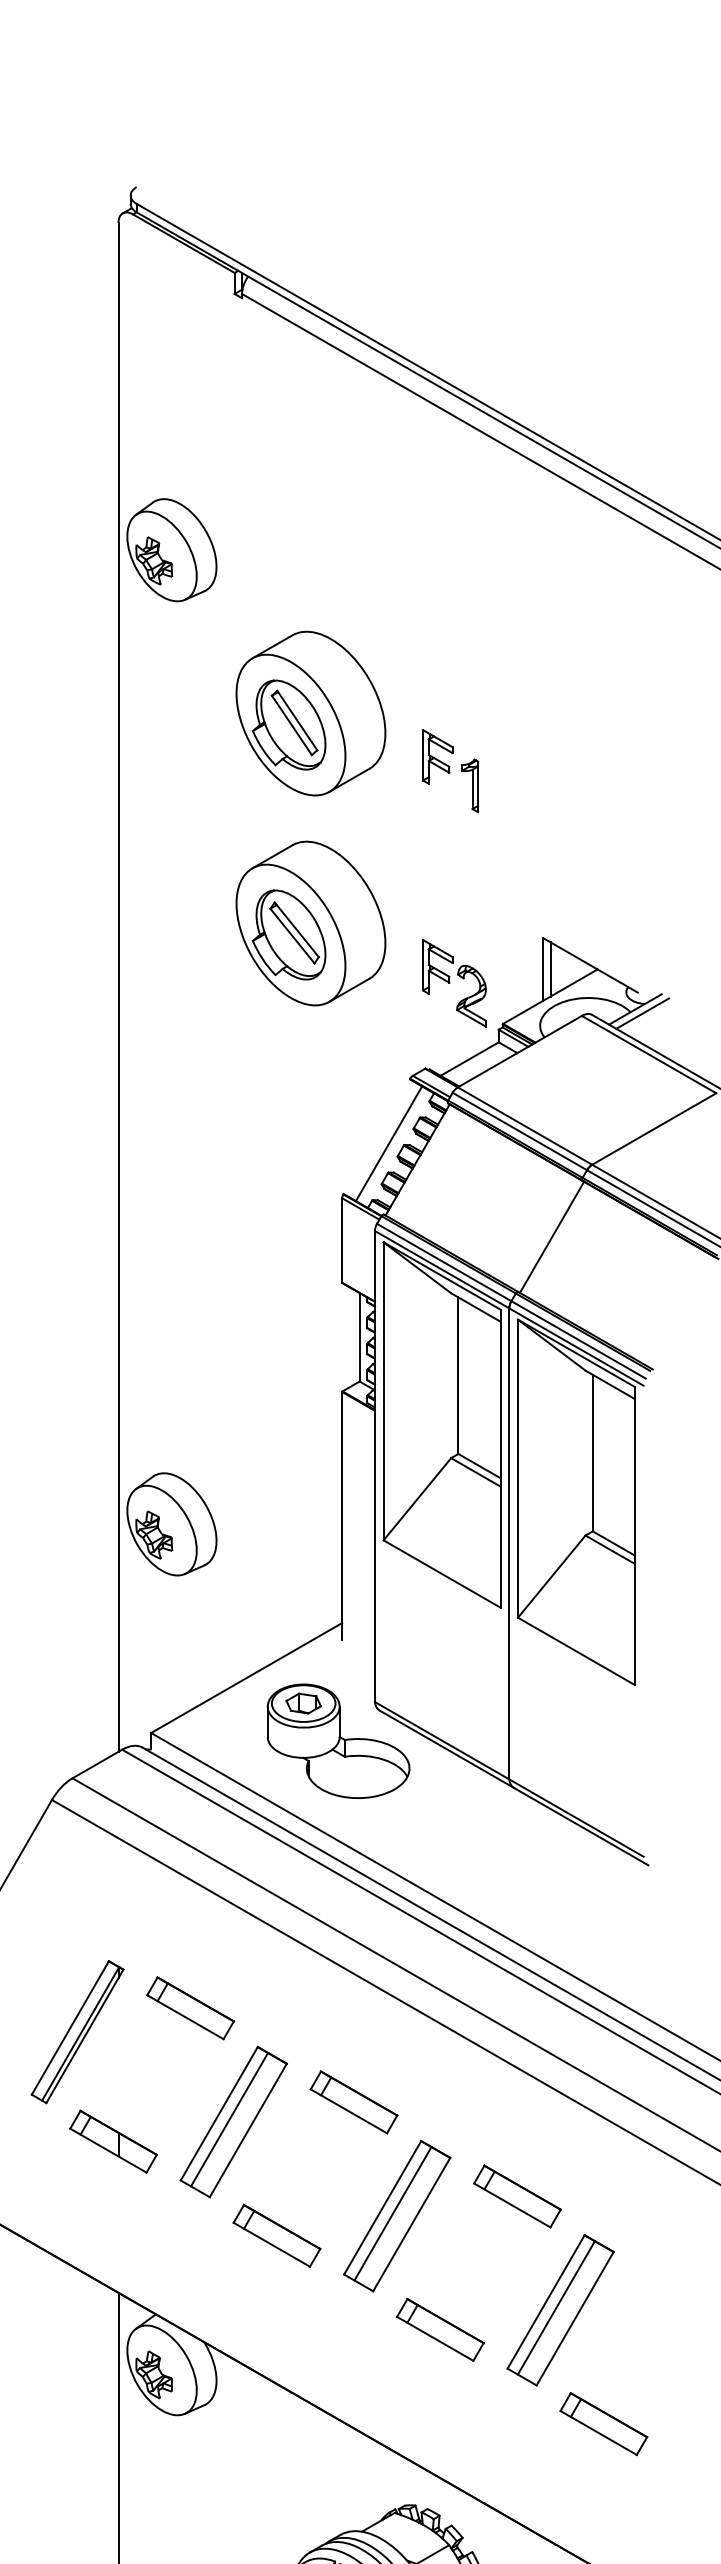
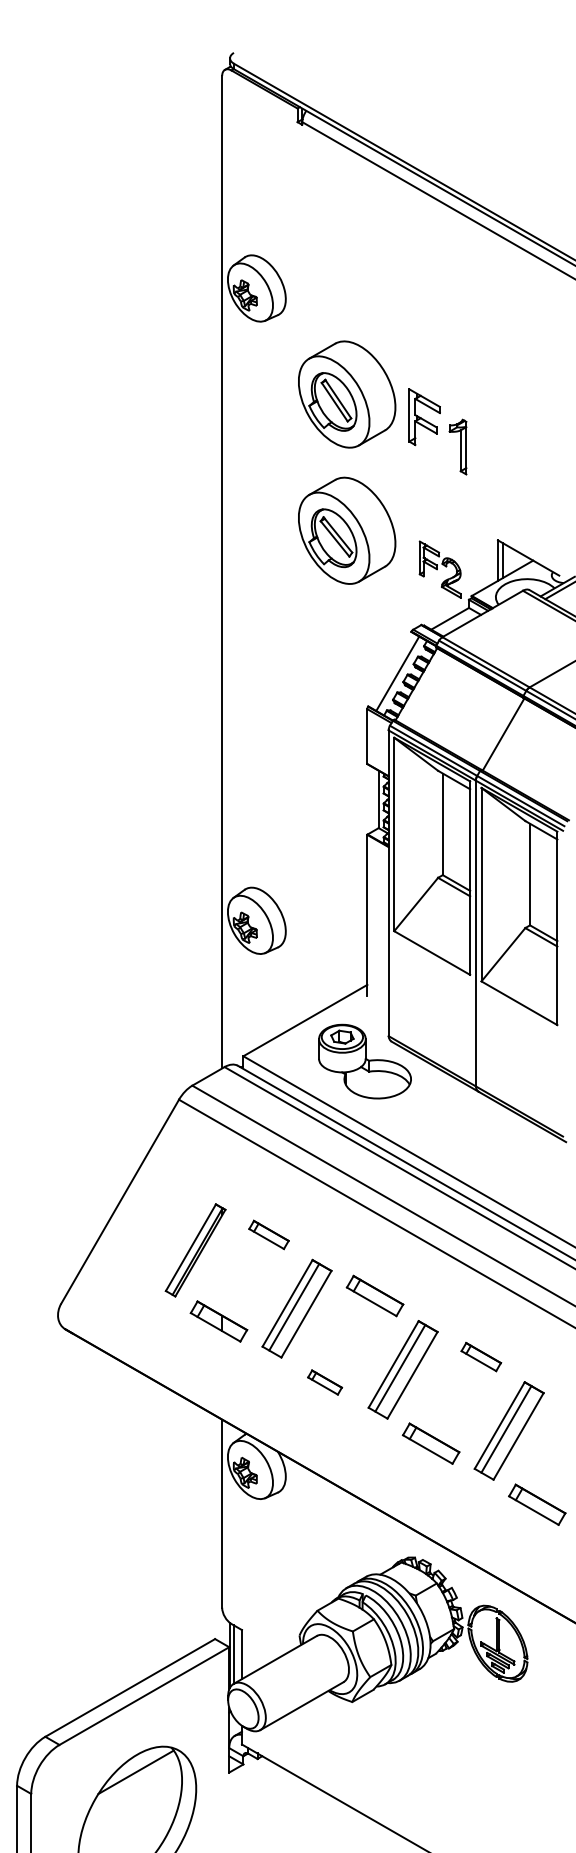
part: (450, 770) -> (437, 431), size x1.6
part: (189, 2007) -> (268, 1234), size x0.7
part: (517, 2195) -> (481, 1356), size x0.7
part: (276, 2235) -> (324, 1382), size x0.6

